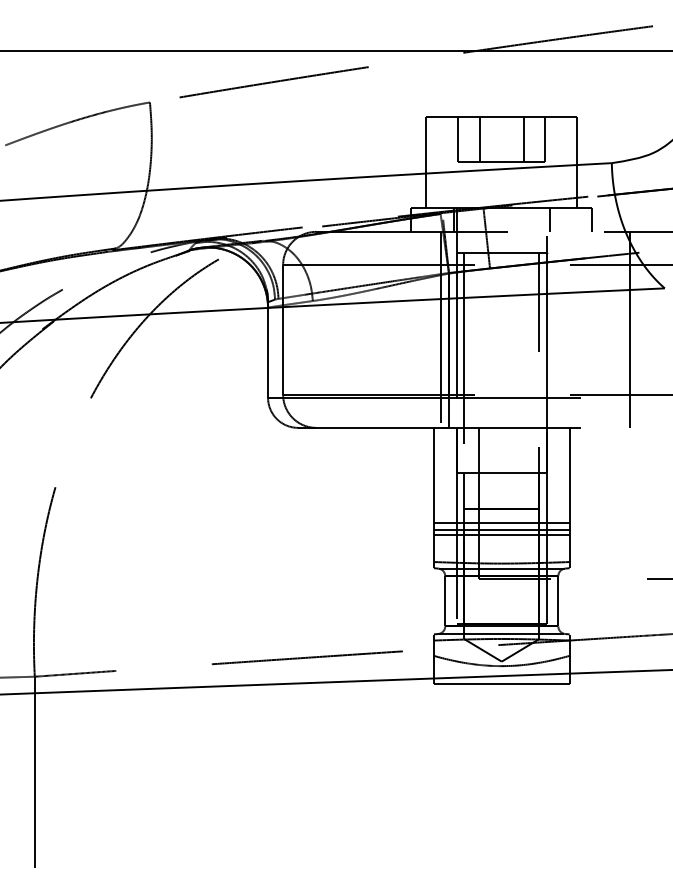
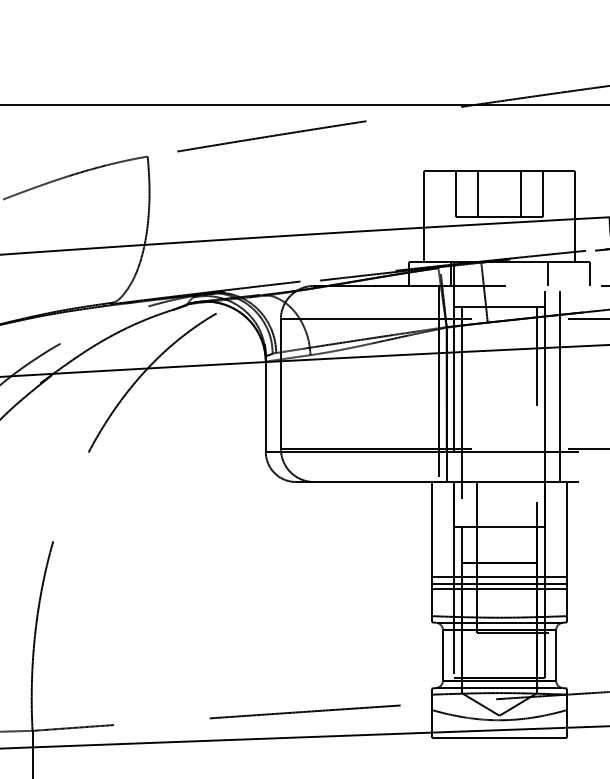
line: (562, 329) -> (560, 383), added

